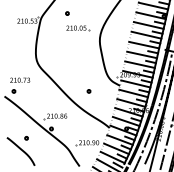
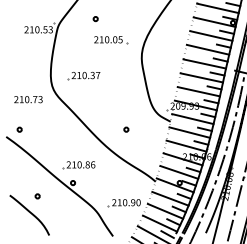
part: (58, 53) -> (82, 75), added
text: (20, 79) -> (28, 98), moved

